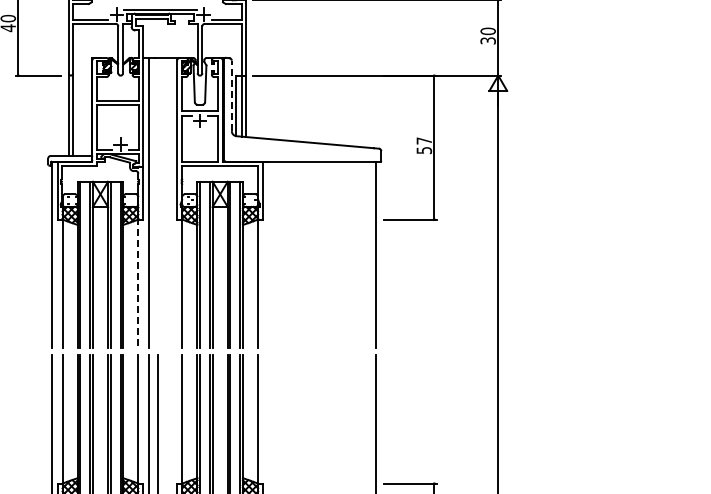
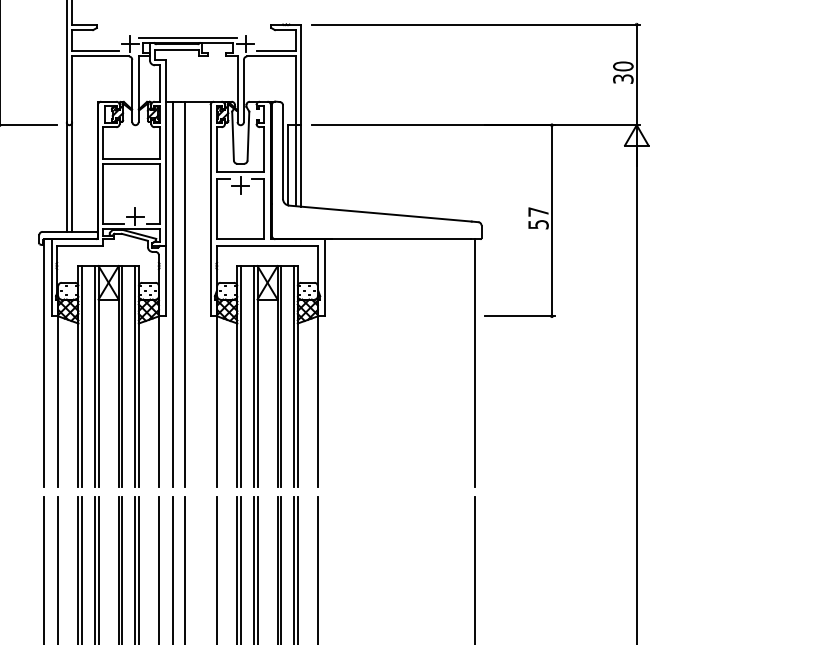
line: (231, 95) -> (282, 151), dashed -> solid
line: (157, 202) -> (184, 293), added
line: (138, 283) -> (159, 401), dashed -> solid

